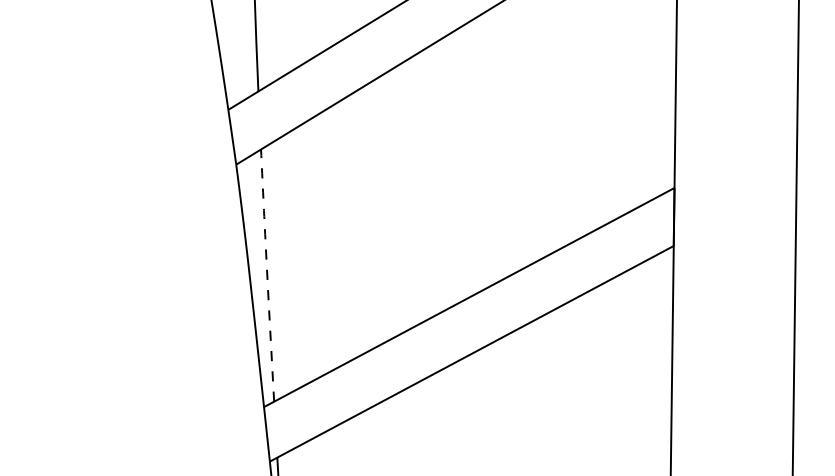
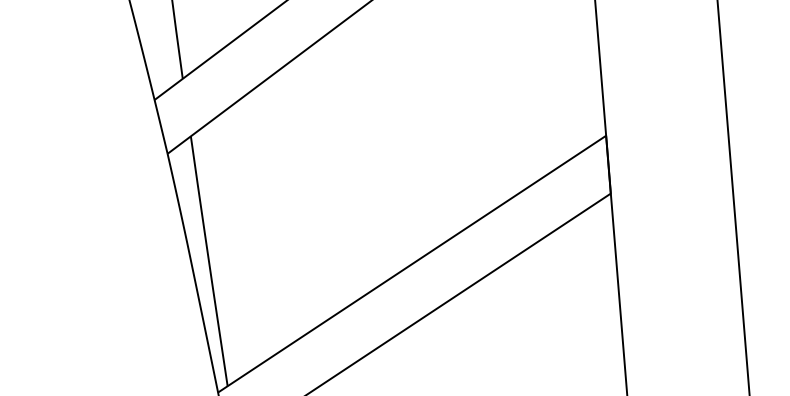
line: (267, 272) -> (208, 258), dashed -> solid

